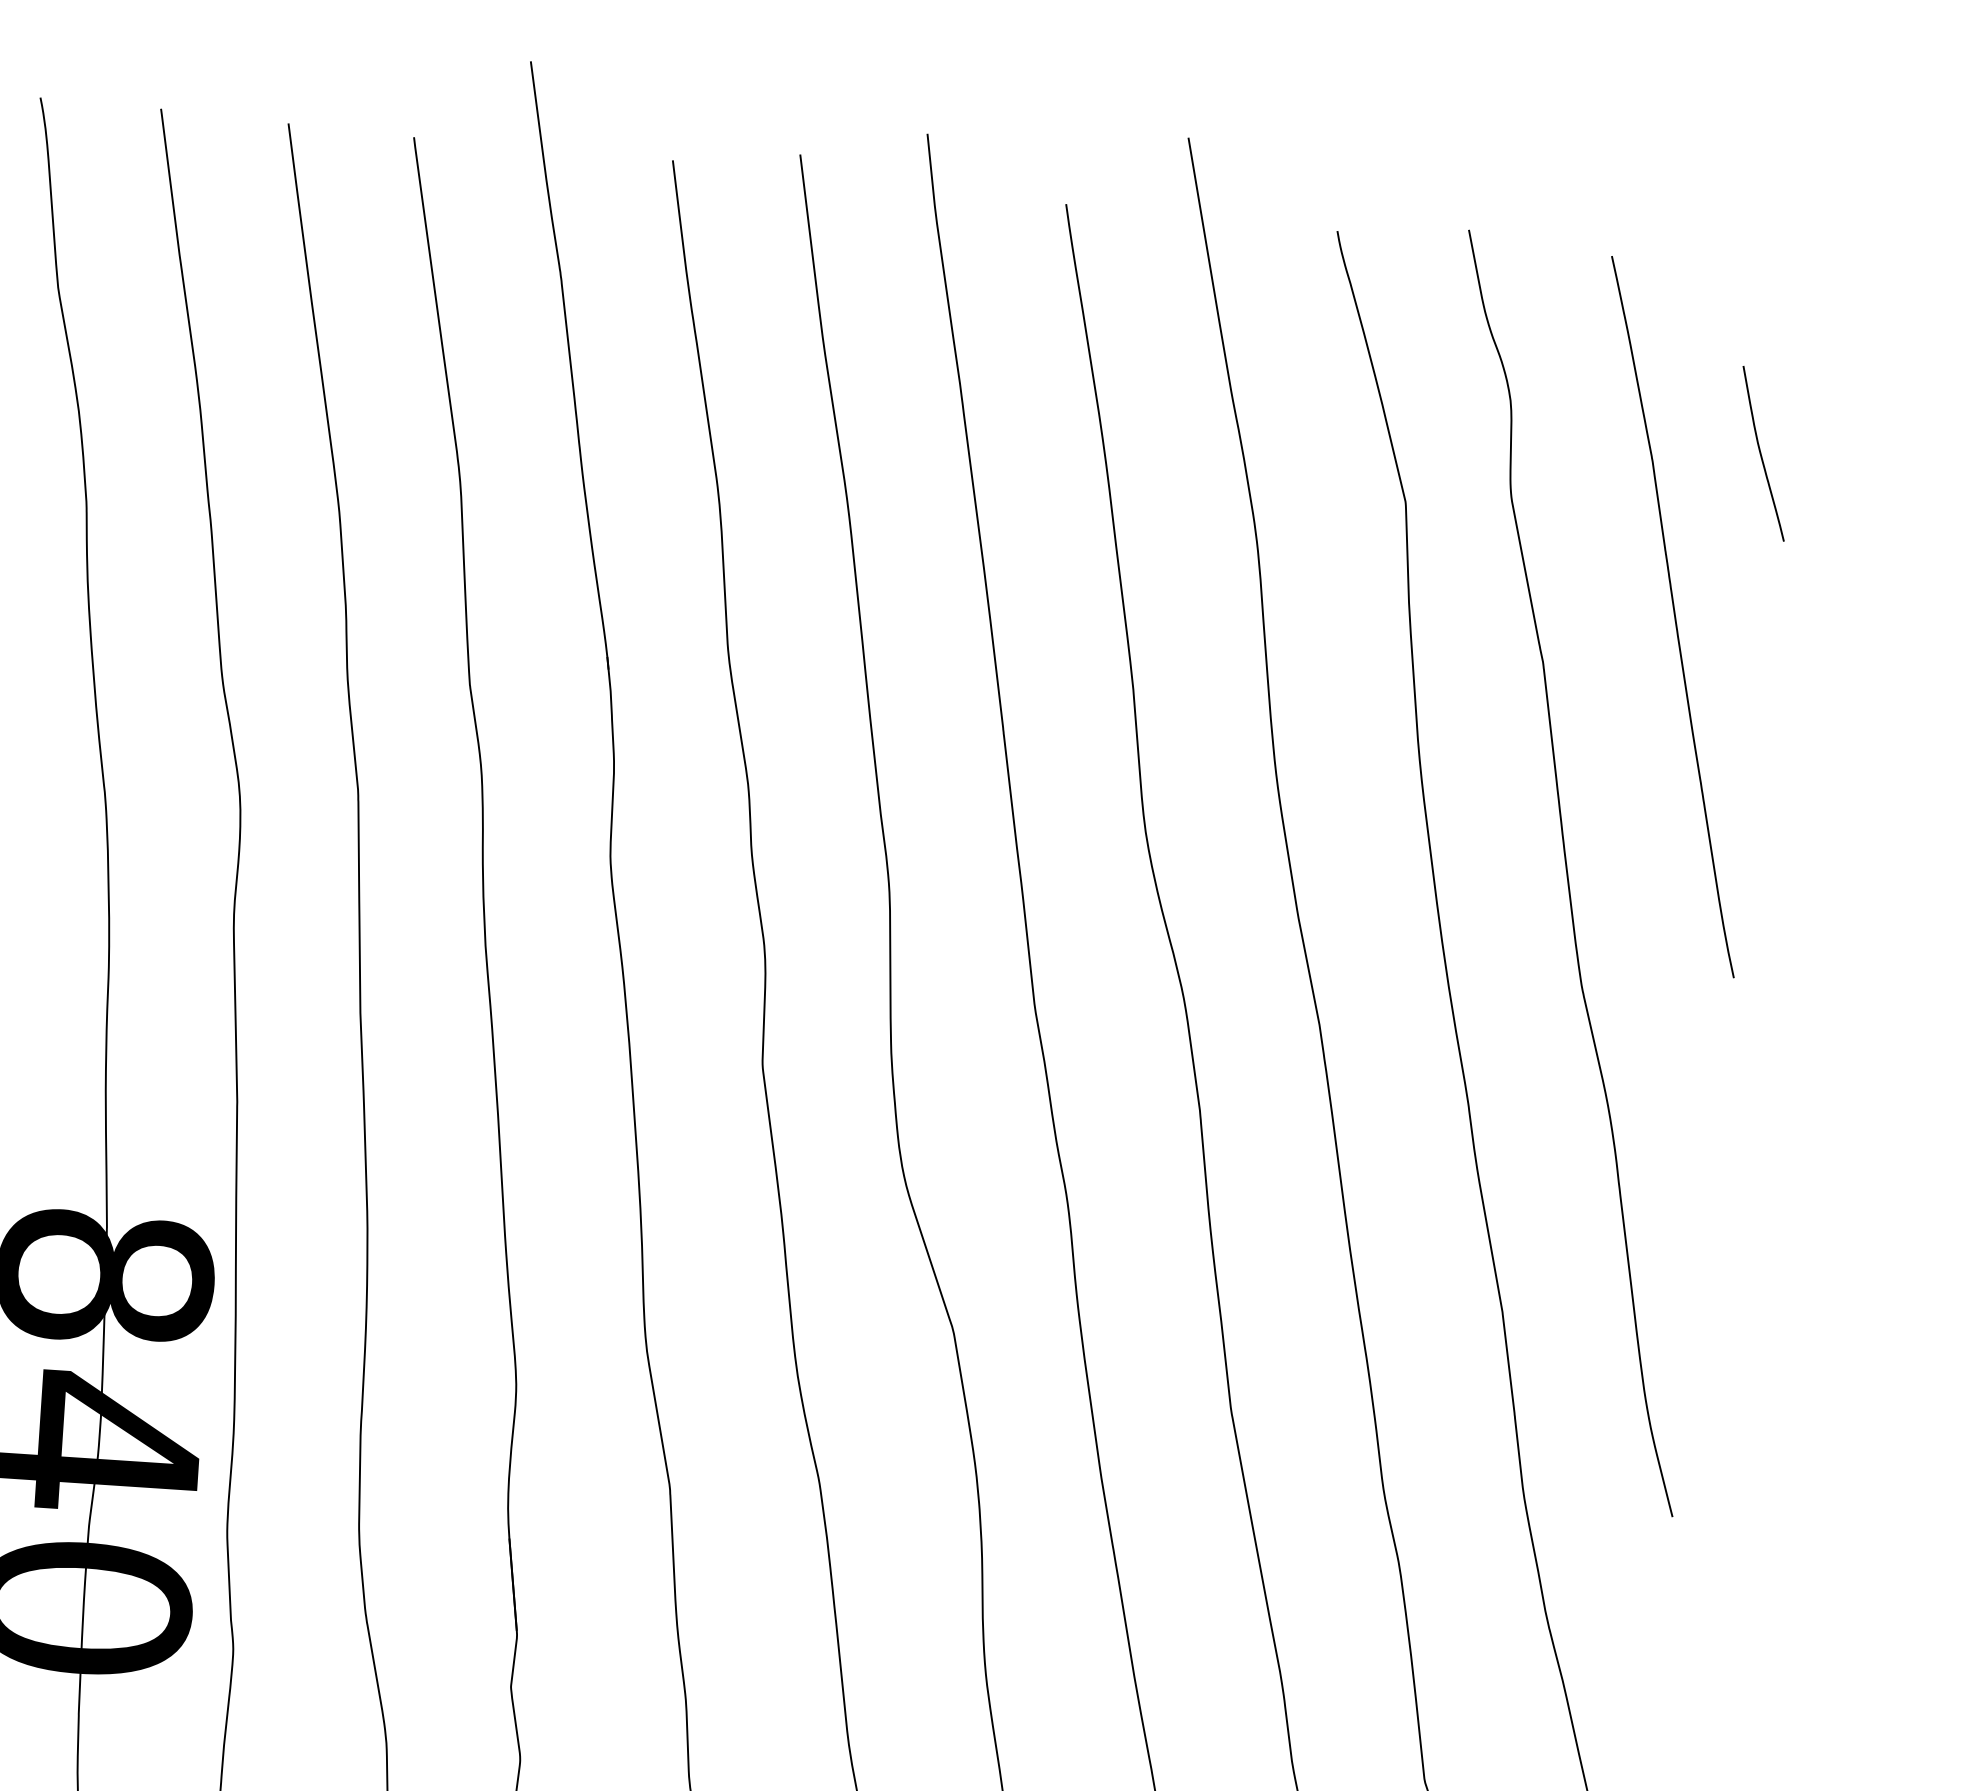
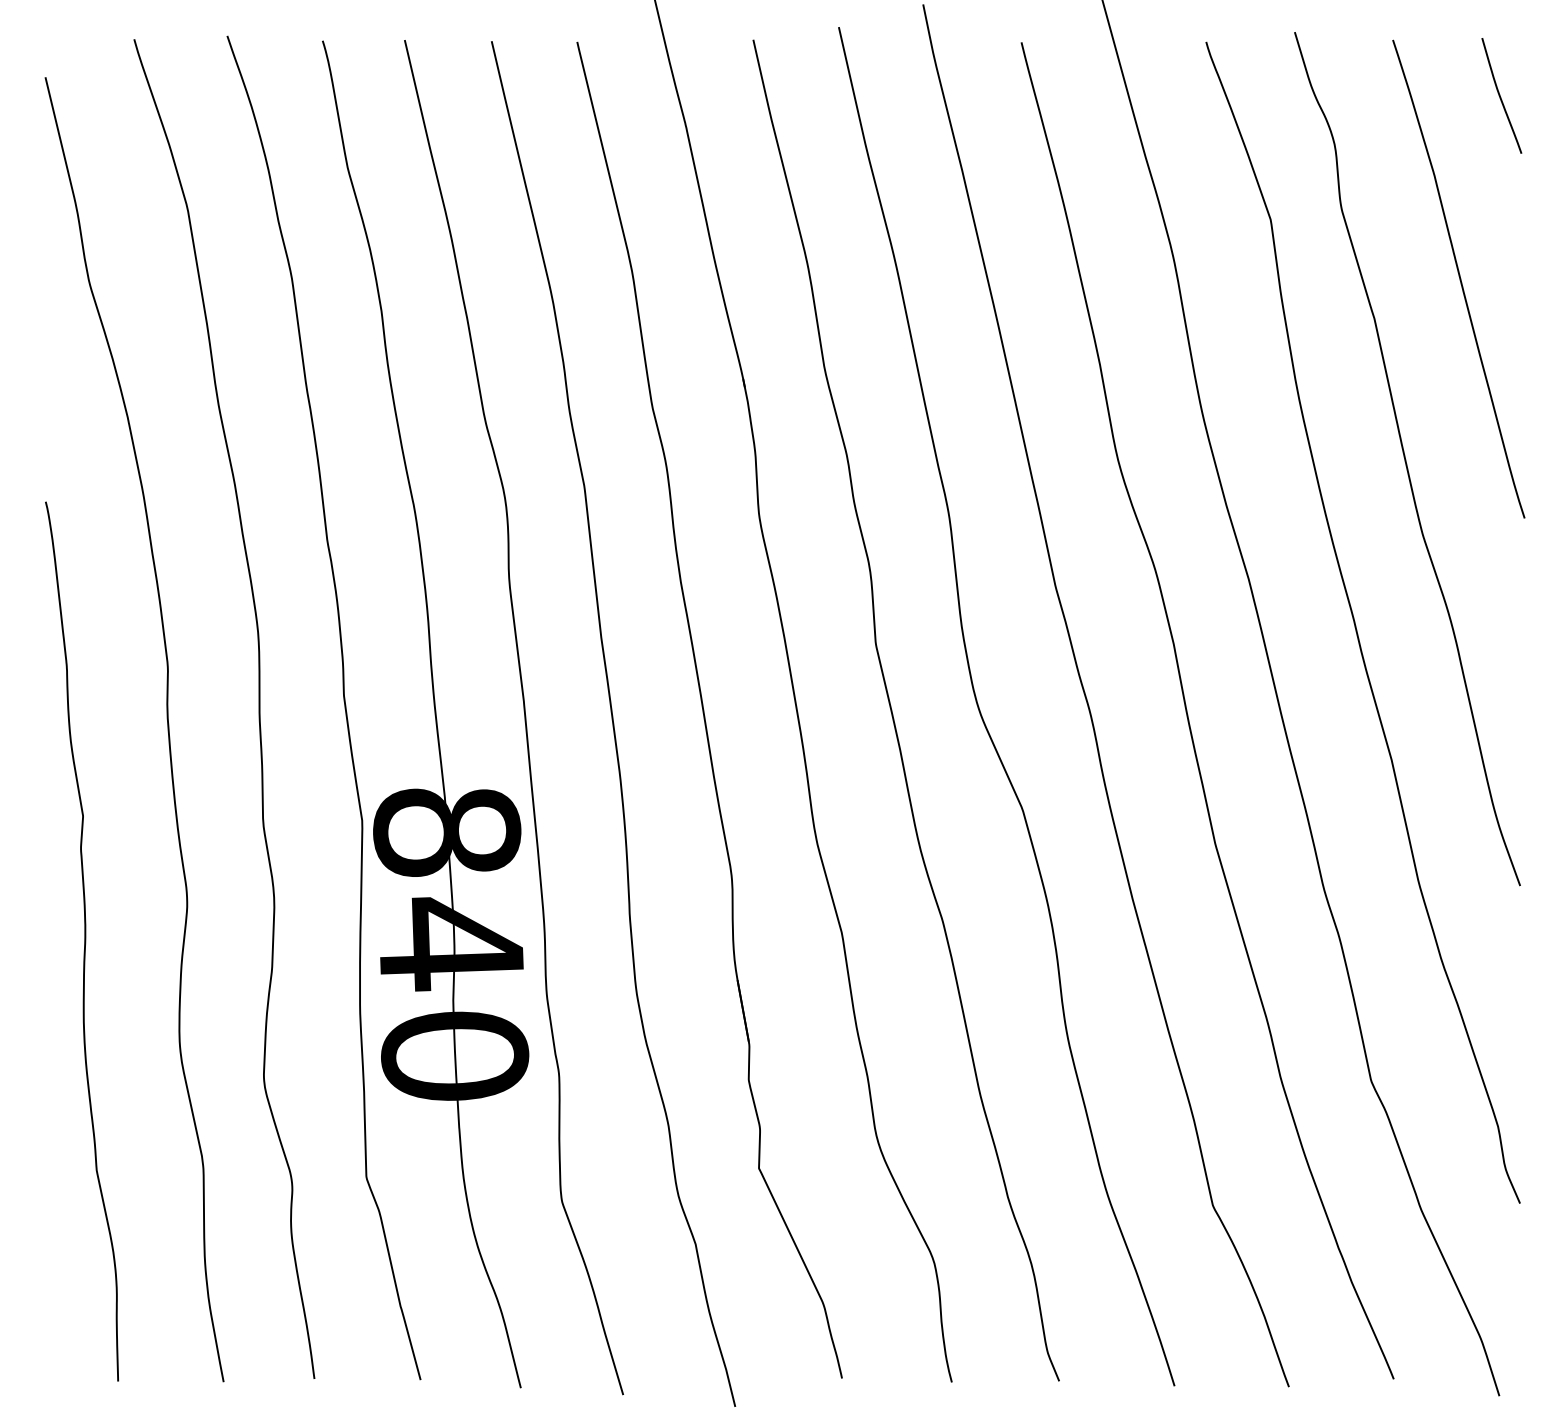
curve: (1761, 453) -> (1500, 95), moved

